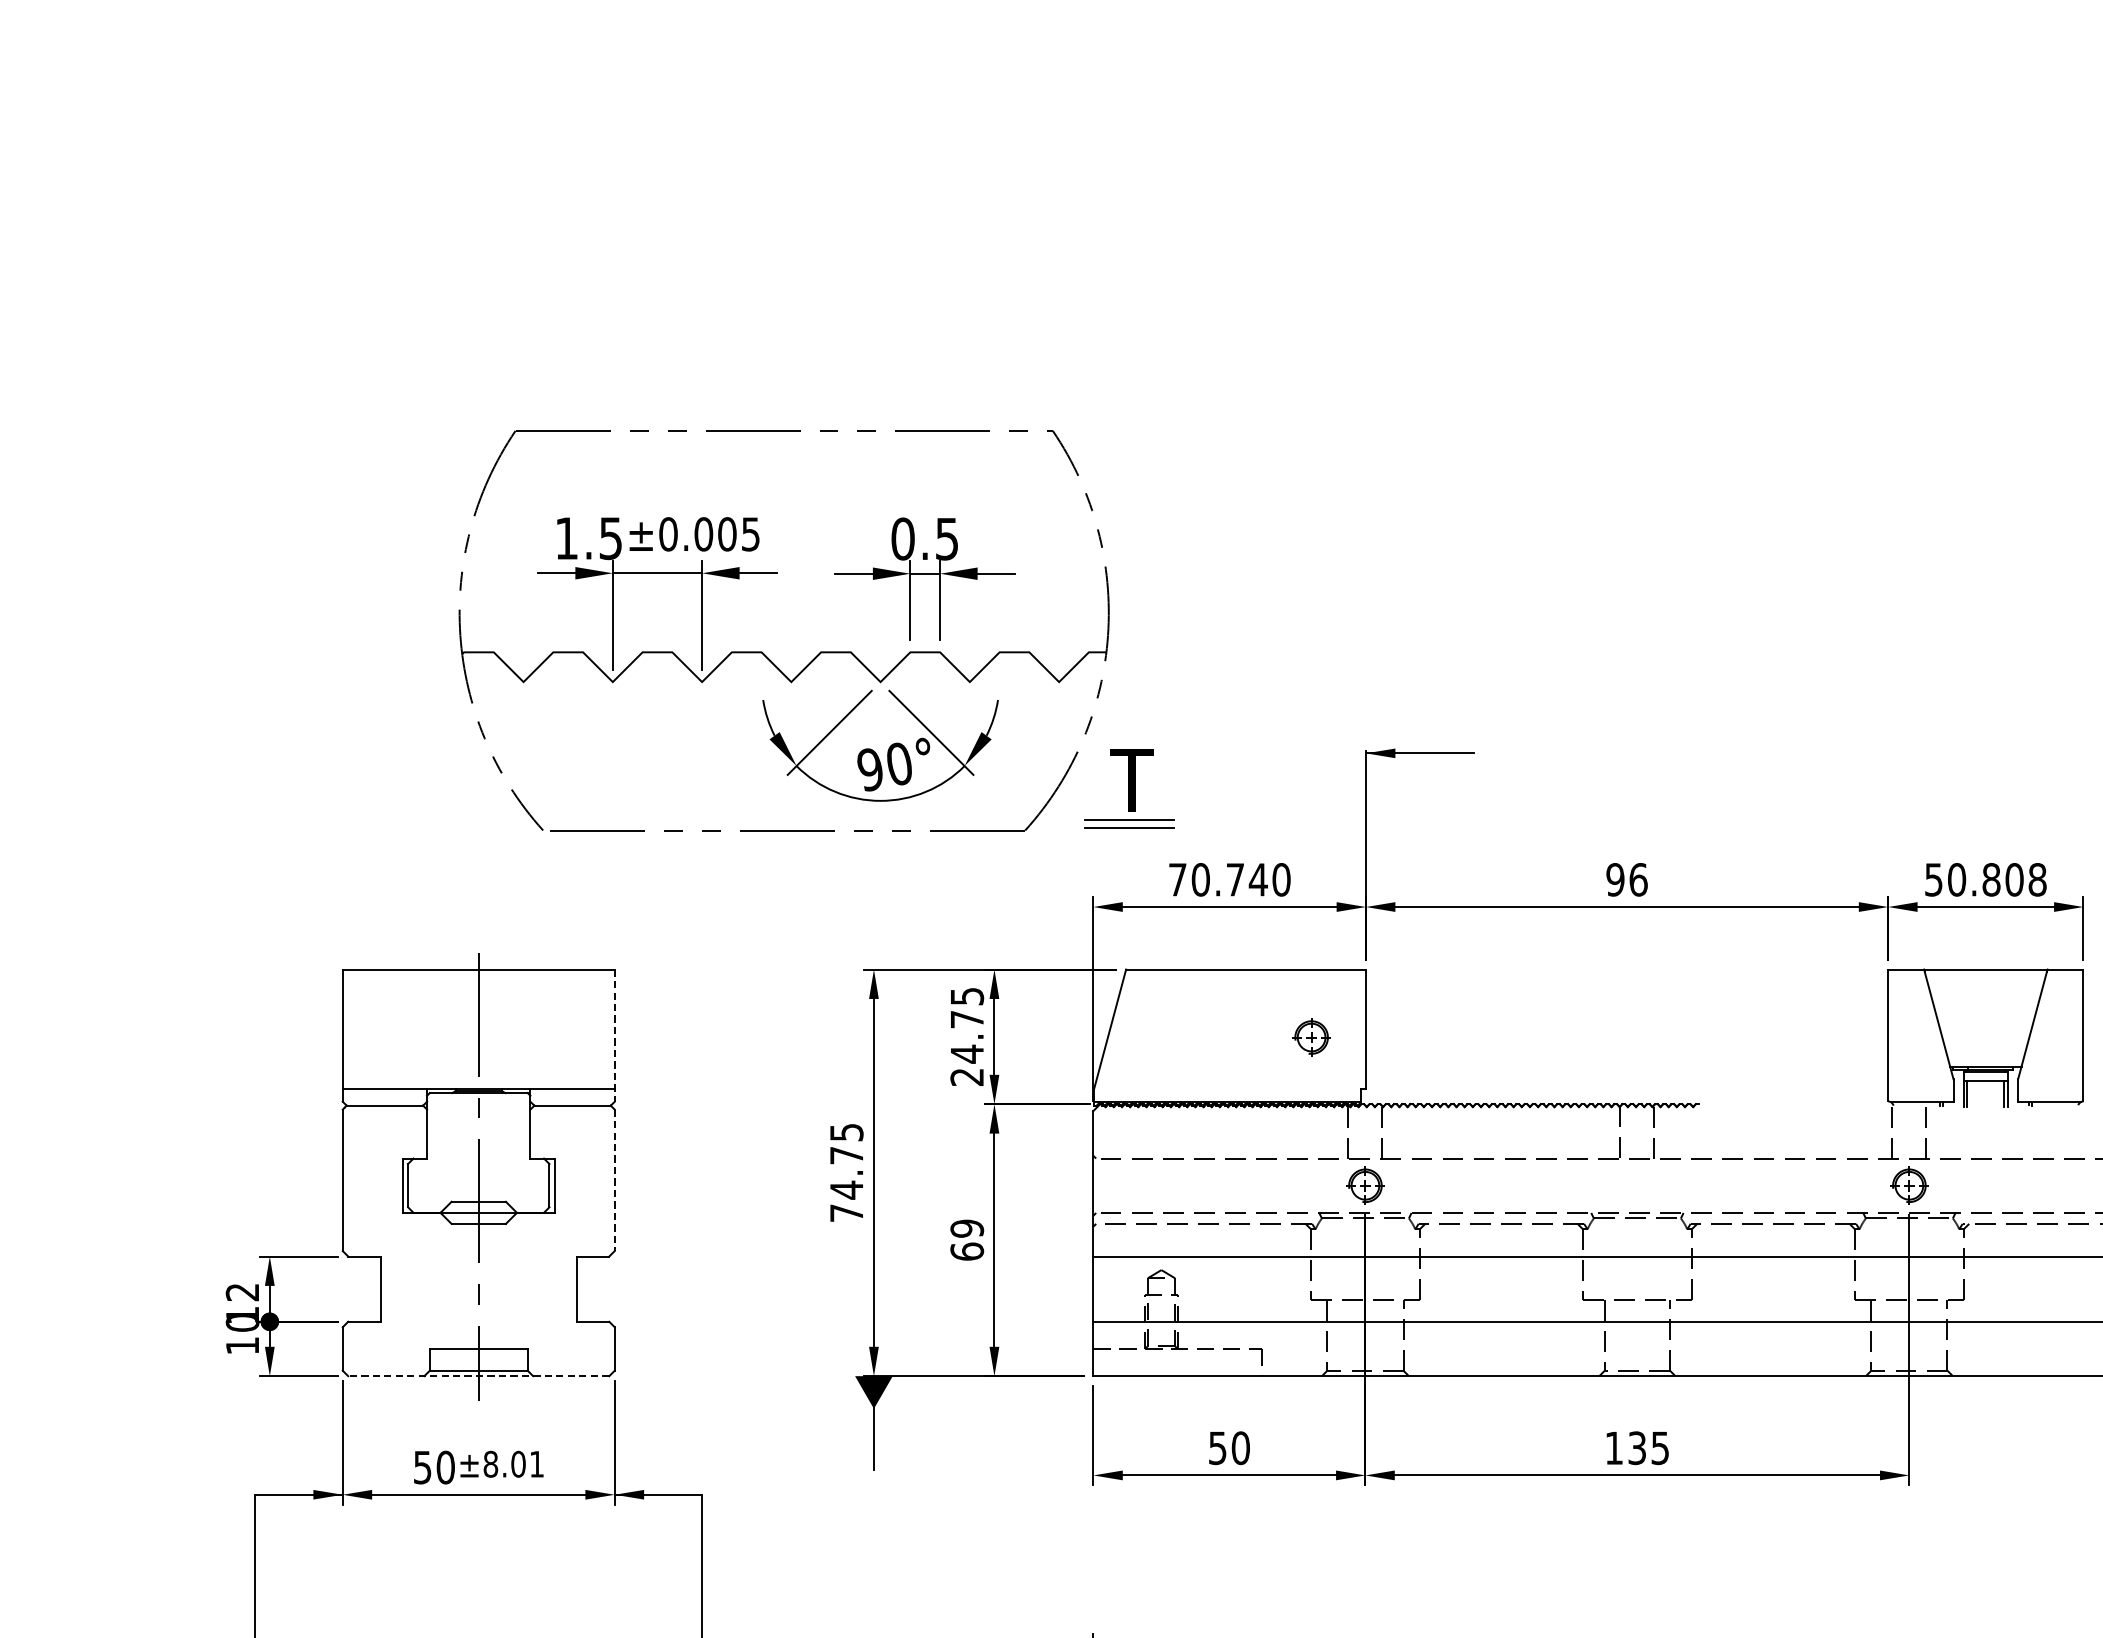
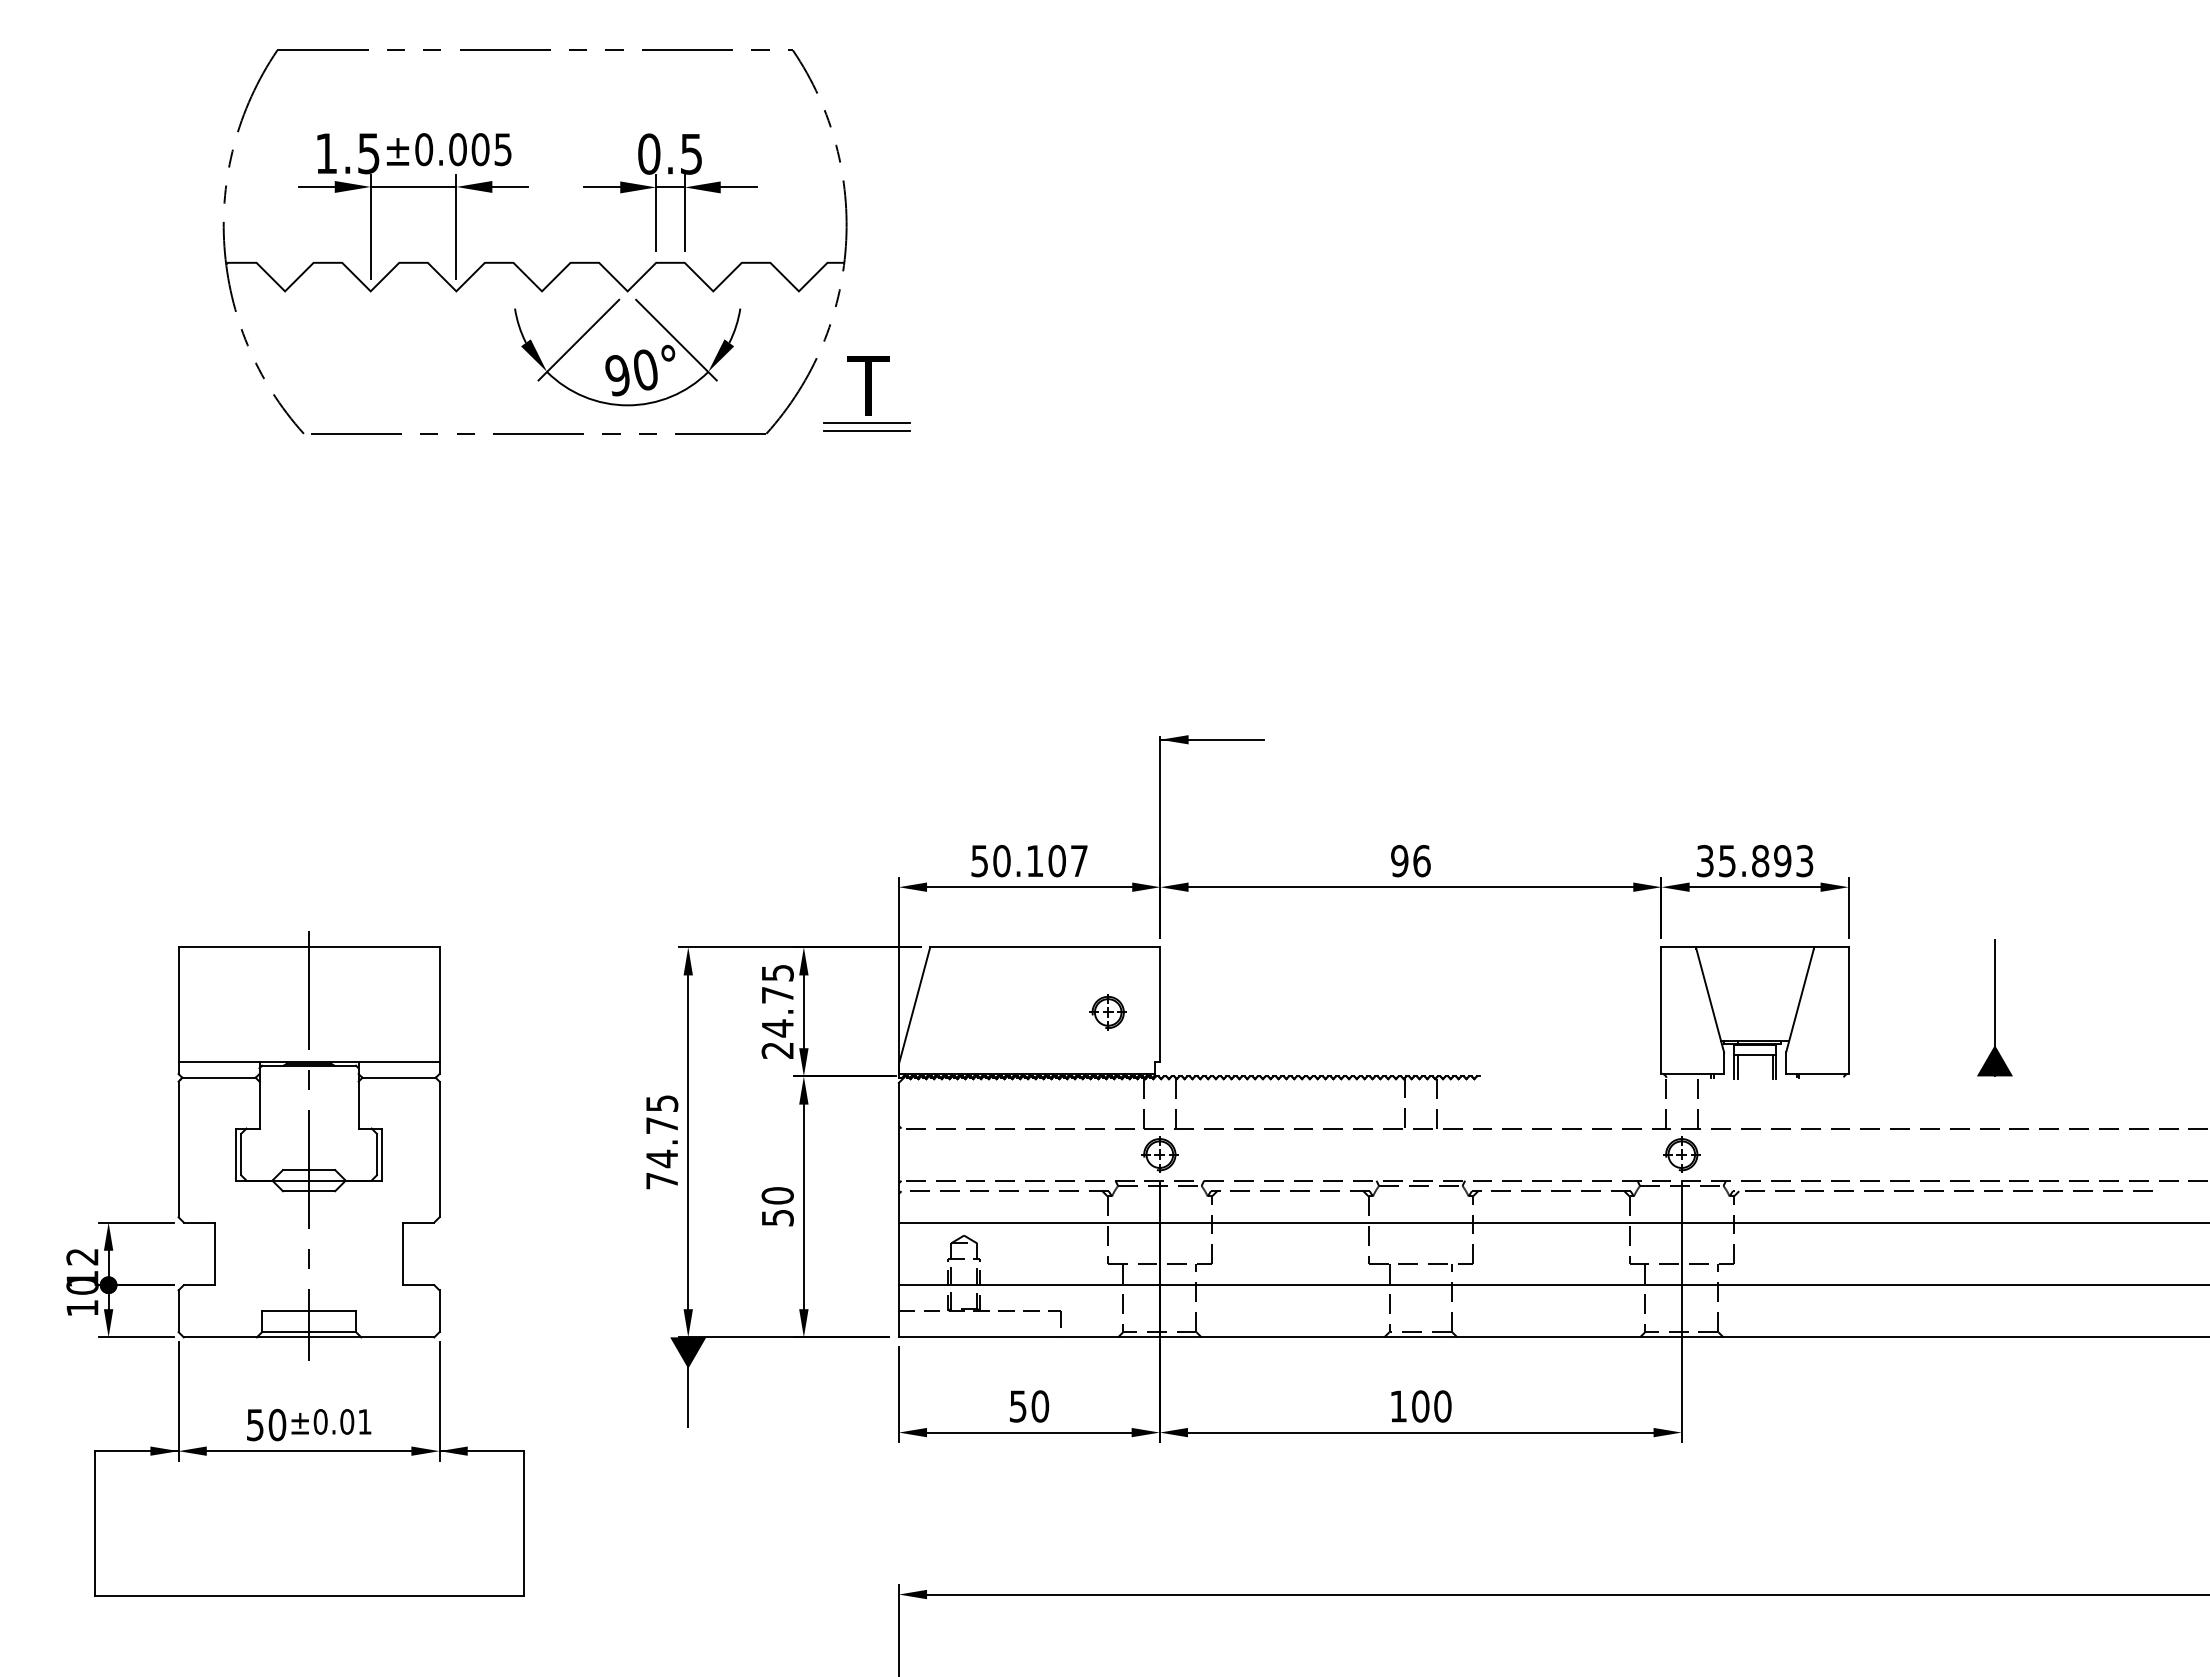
part: (822, 650) -> (571, 261), moved
text: (1229, 880) -> (1029, 861), 70.740 -> 50.107
text: (1986, 880) -> (1755, 861), 50.808 -> 35.893
line: (614, 1036) -> (439, 1011), dashed -> solid
line: (614, 1180) -> (439, 1149), dashed -> solid
text: (966, 1239) -> (777, 1206), 69 -> 50
line: (478, 1376) -> (308, 1337), dashed -> solid
text: (1648, 1448) -> (1431, 1406), 135 -> 100
text: (490, 1463) -> (320, 1421), ±8.01 -> ±0.01

